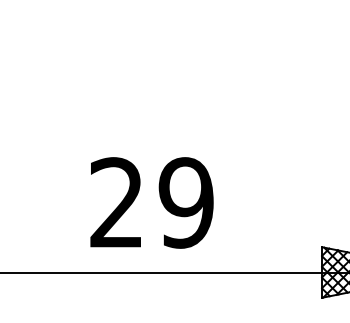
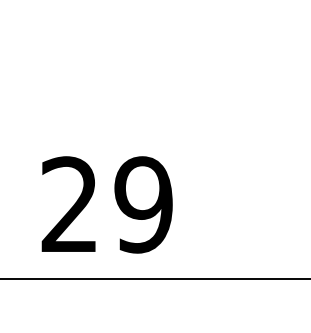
text: (151, 202) -> (106, 204), moved

